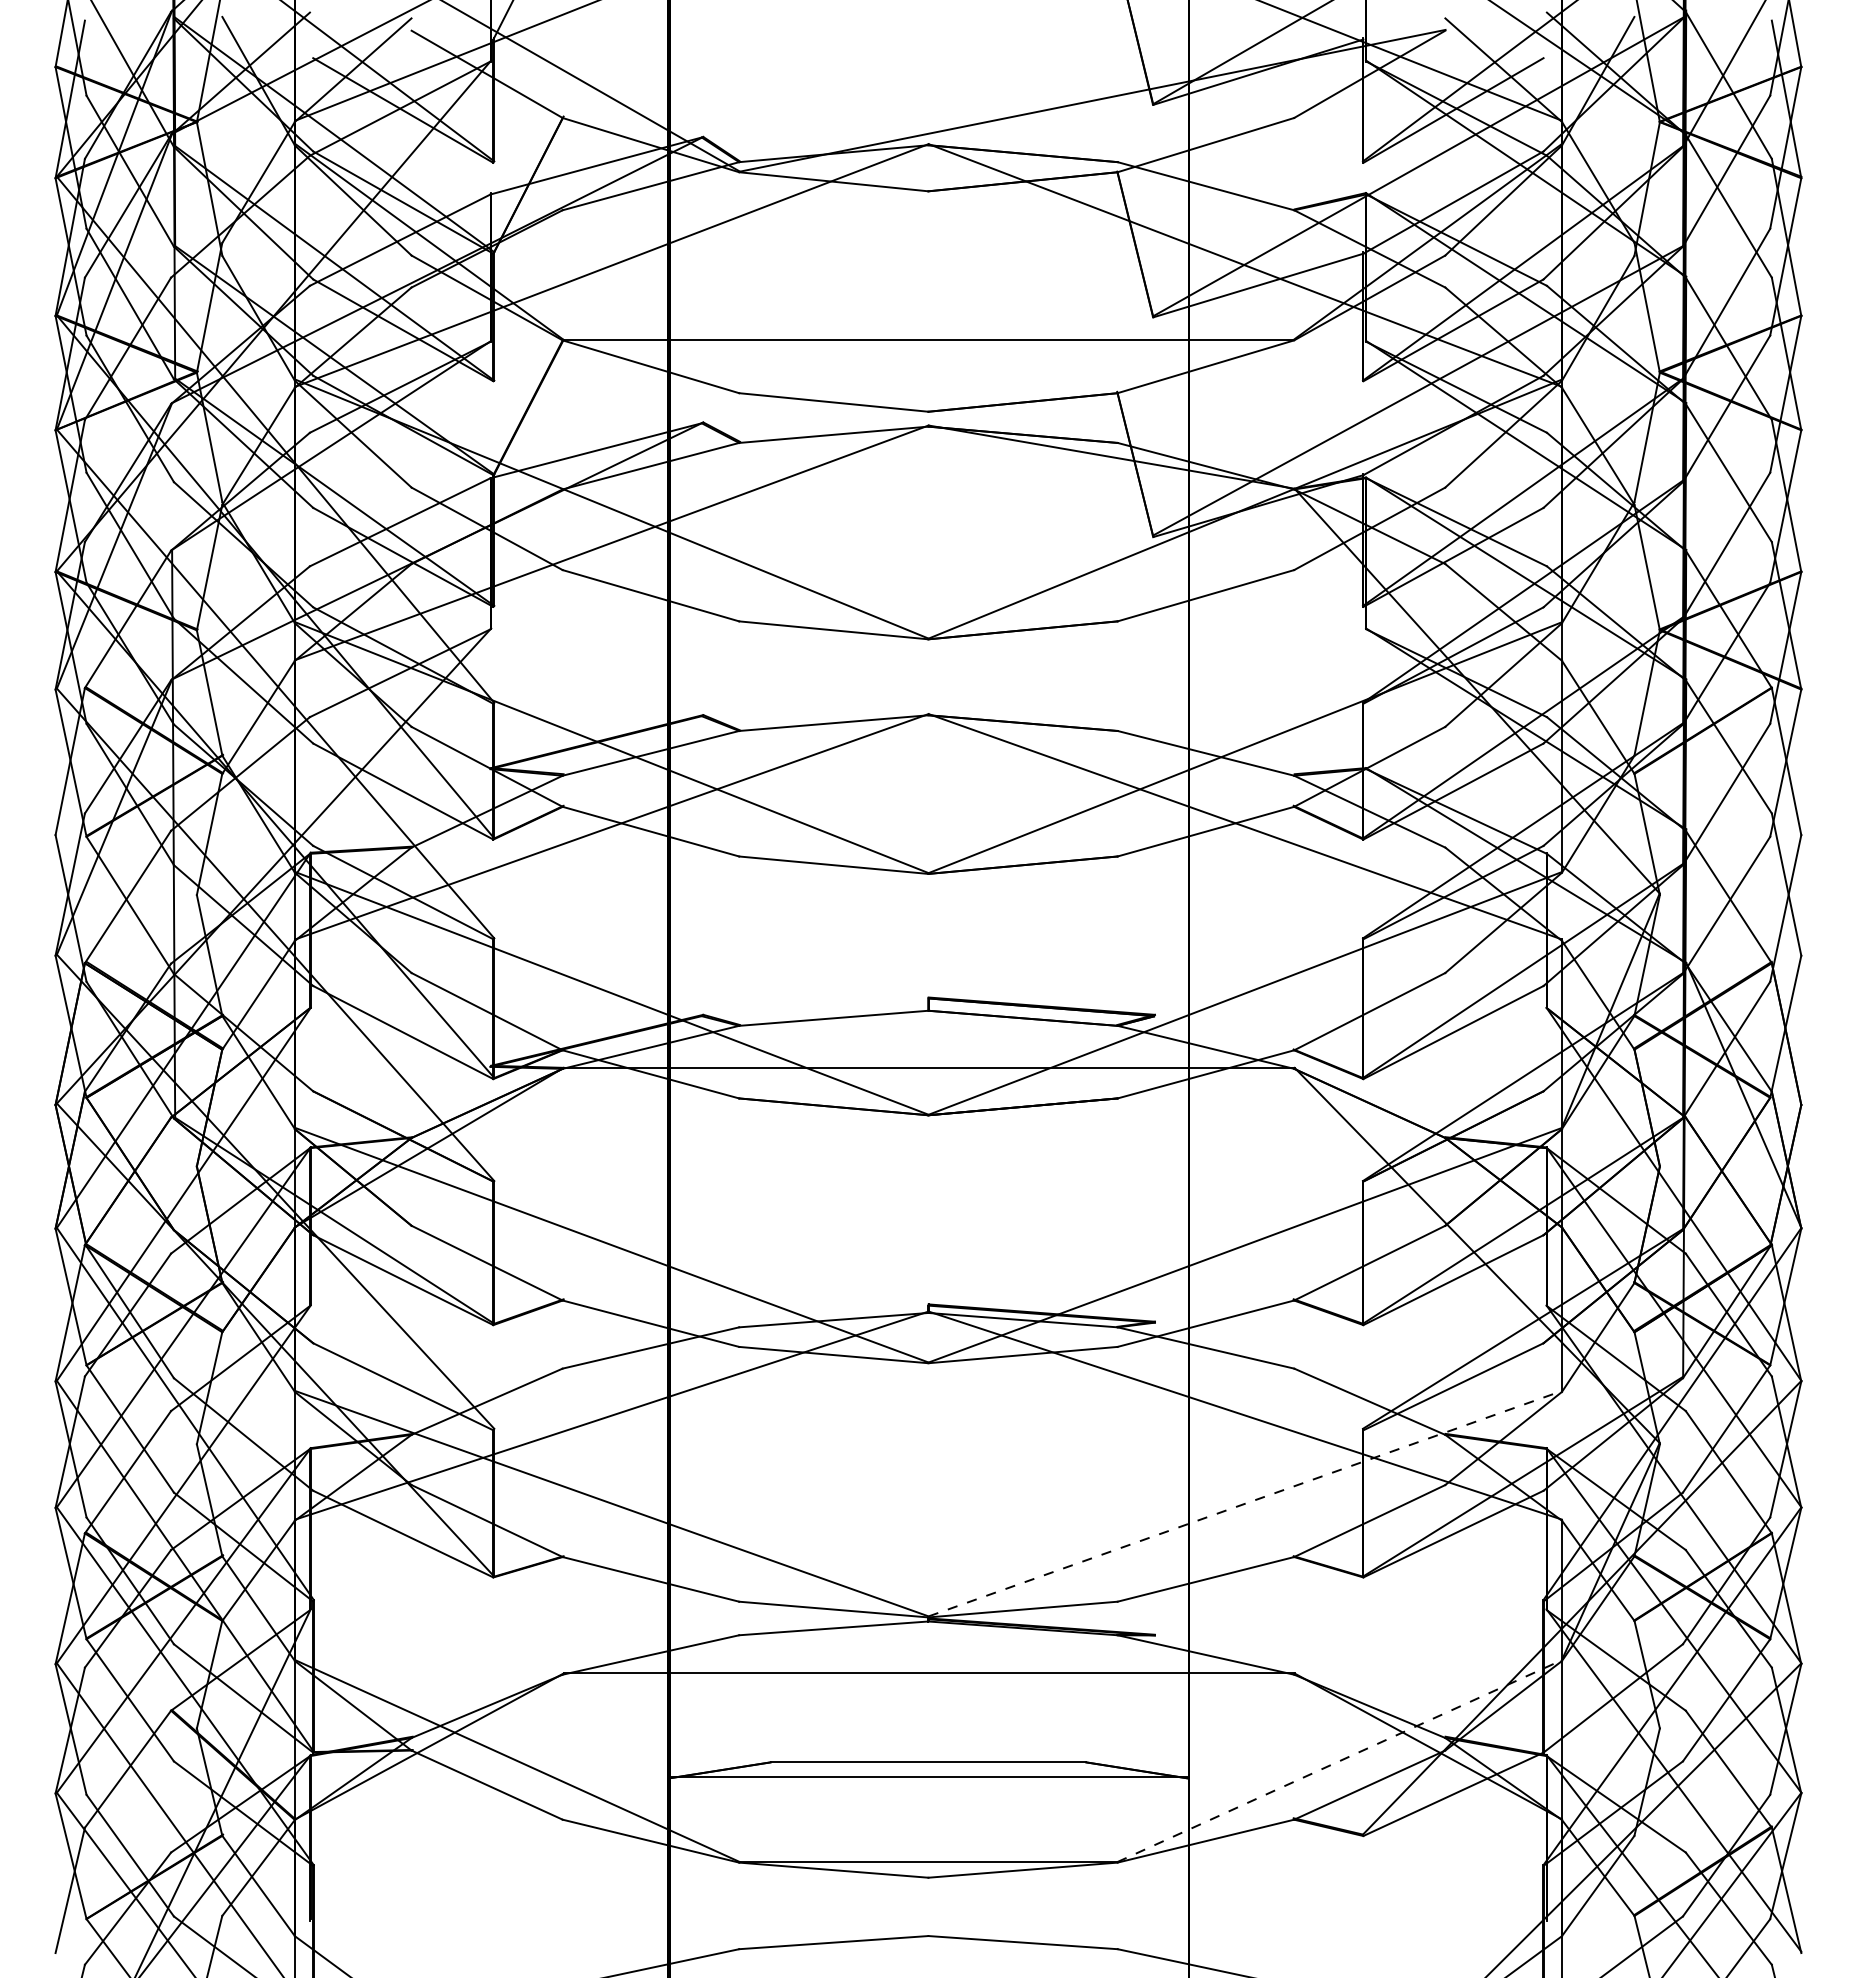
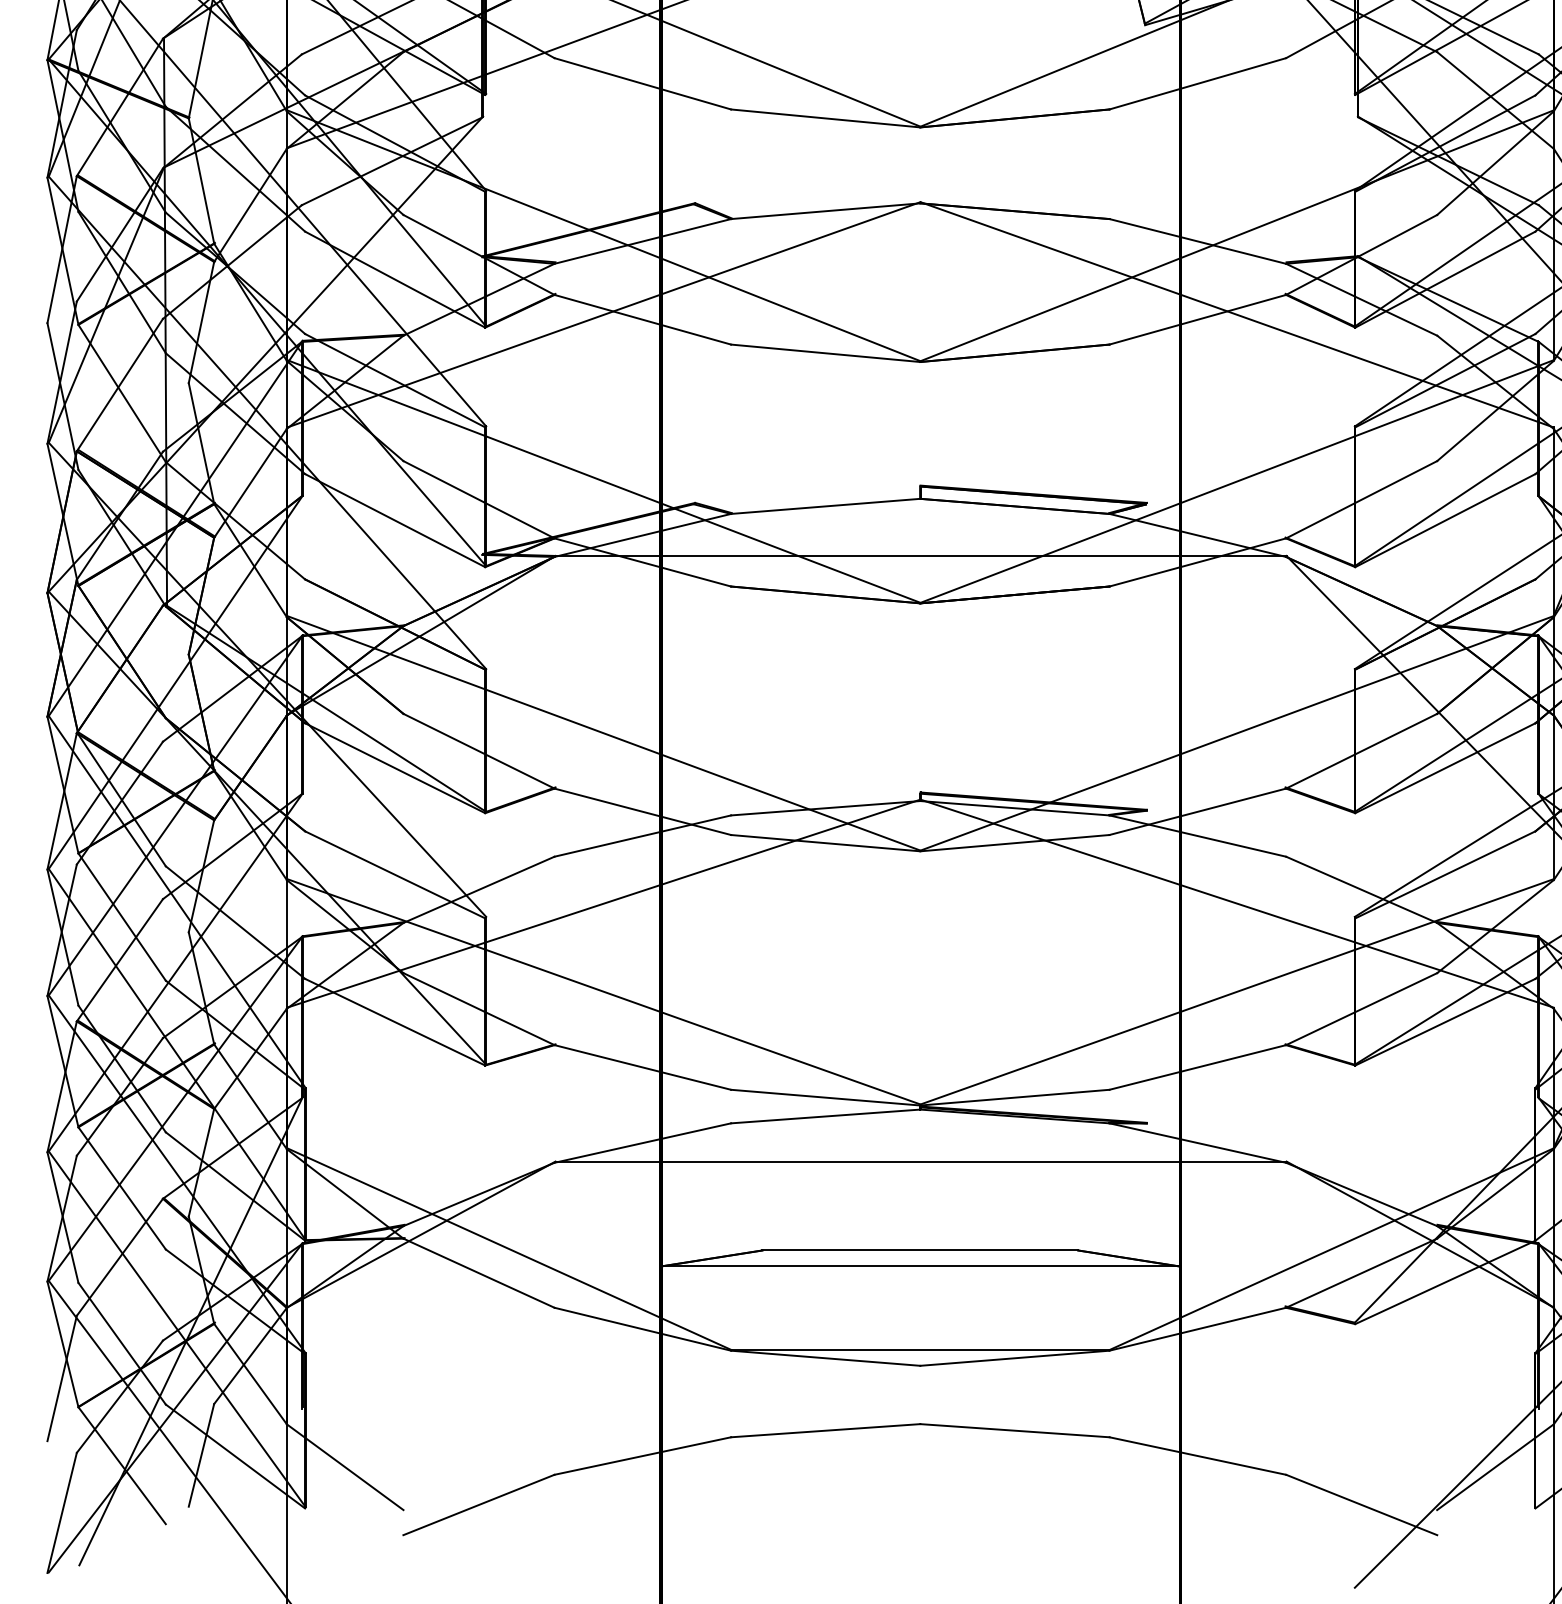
line: (1245, 1503) -> (1237, 991), dashed -> solid
line: (1340, 1760) -> (1332, 1248), dashed -> solid

